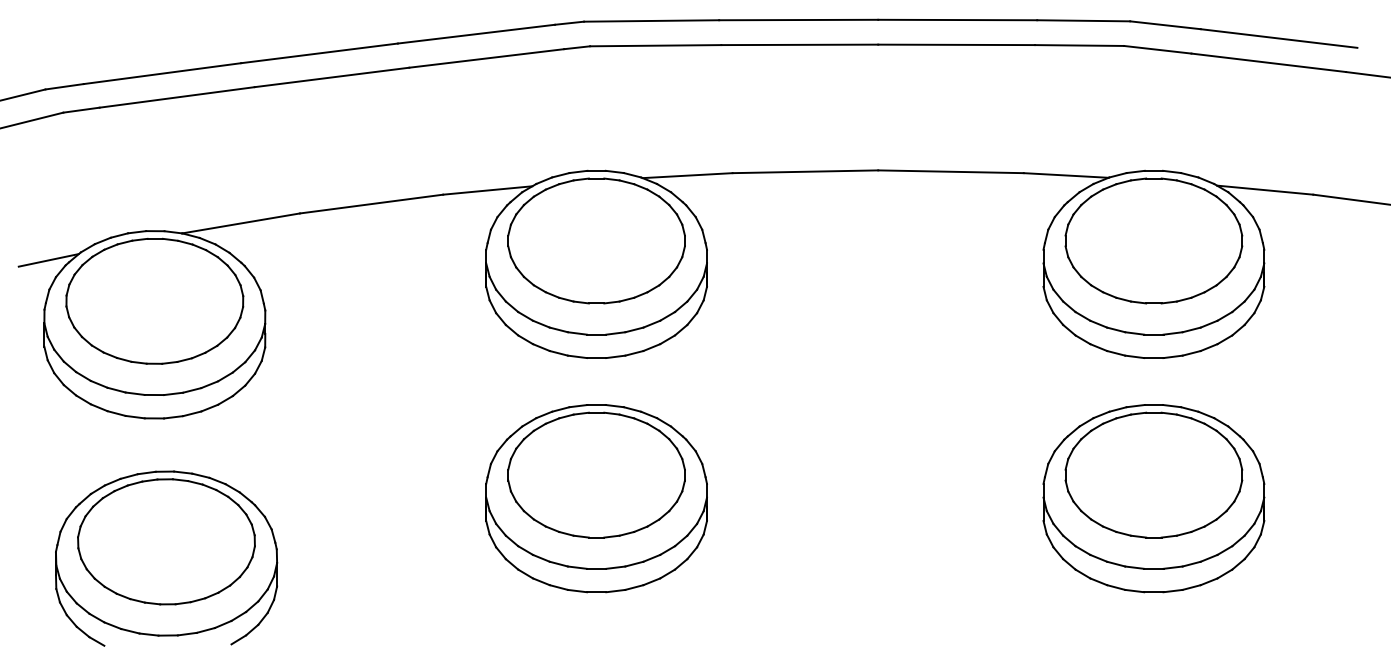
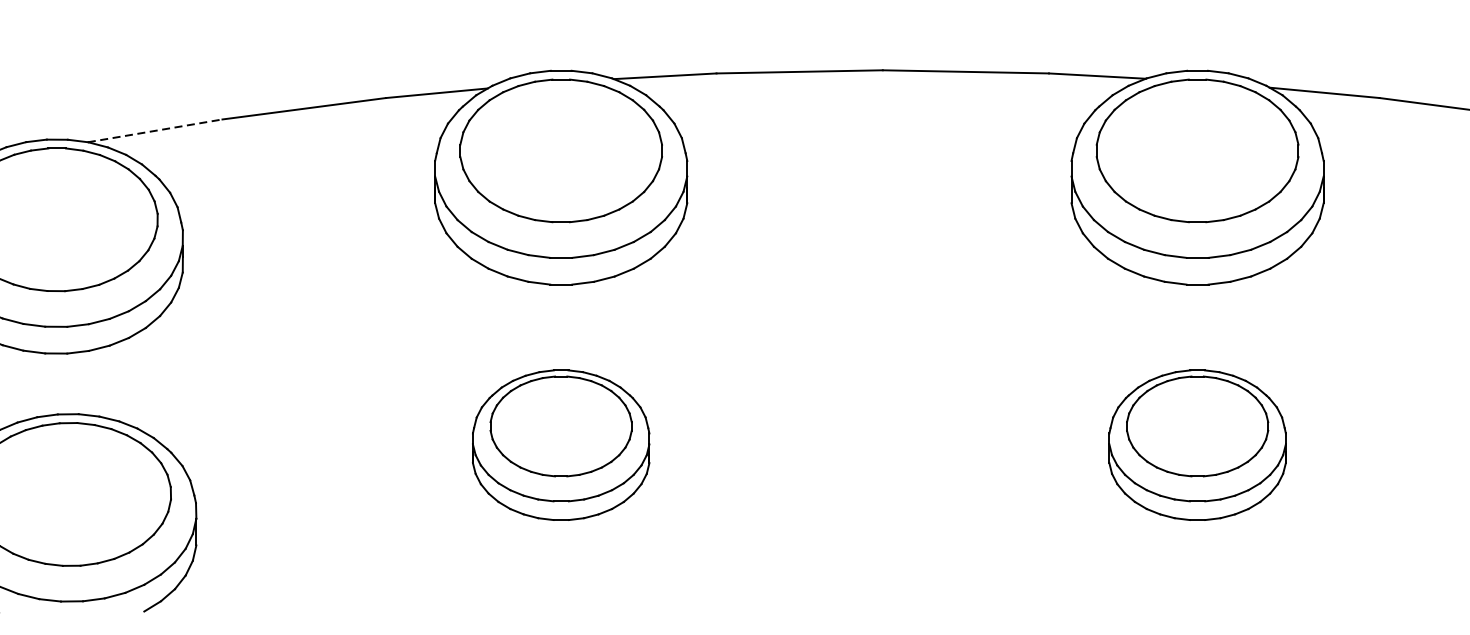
line: (241, 223) -> (155, 130), solid -> dashed
part: (596, 498) -> (561, 444), size x0.7
part: (1153, 498) -> (1197, 444), size x0.7

